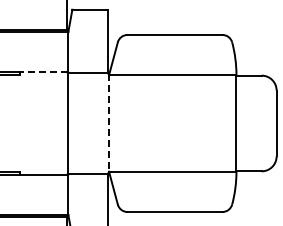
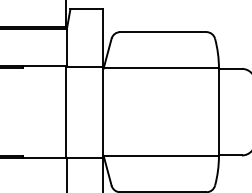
line: (43, 72) -> (44, 66), dashed -> solid
line: (108, 123) -> (103, 112), dashed -> solid

